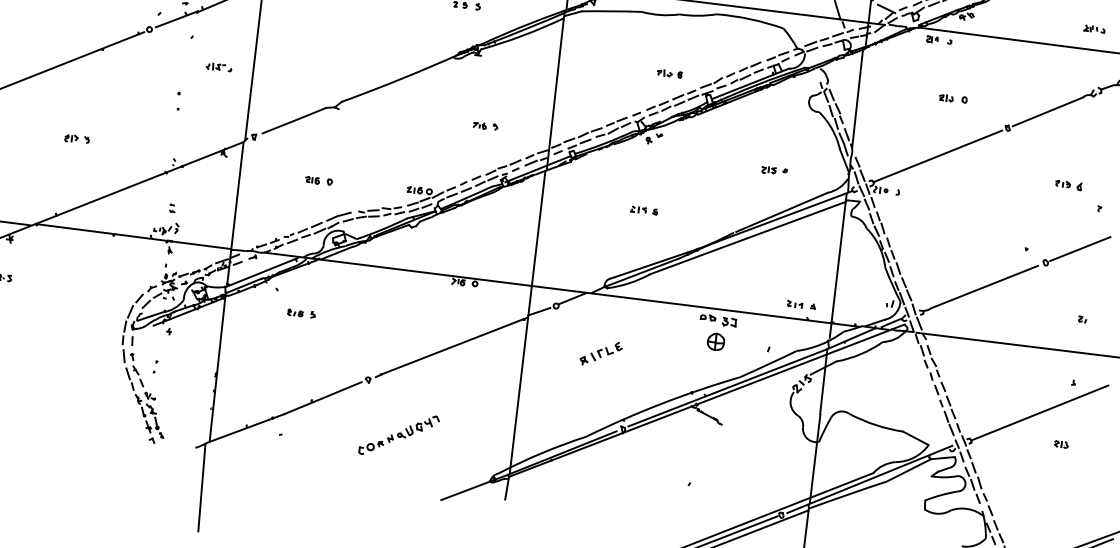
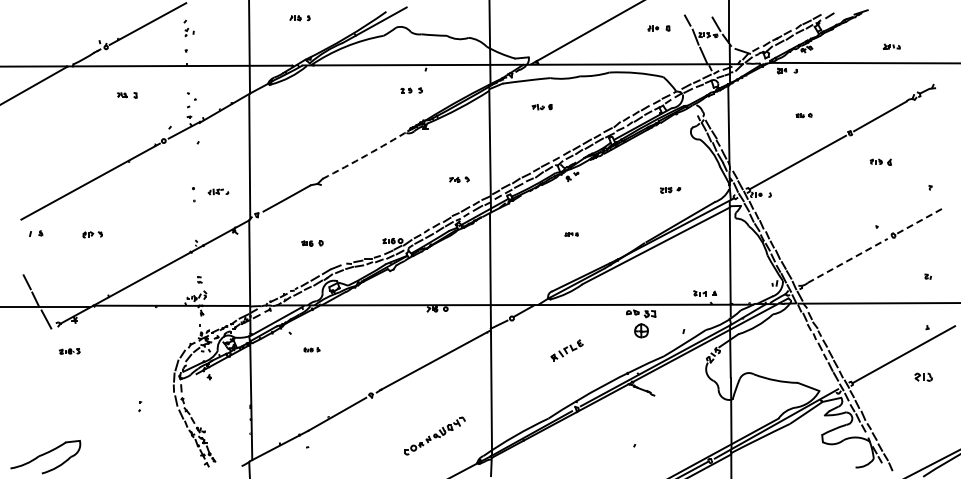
part: (1094, 28) -> (891, 46), moved
part: (219, 66) -> (218, 191), moved
part: (668, 74) -> (541, 107), moved
arc: (400, 79) -> (366, 155), solid -> dashed
part: (952, 98) -> (803, 115), size x0.7
part: (485, 125) -> (459, 179), moved
part: (76, 138) -> (92, 234), moved
part: (1068, 184) -> (880, 161), moved
part: (643, 210) -> (571, 234), size x0.6
line: (1080, 249) -> (919, 221), solid -> dashed
line: (984, 286) -> (847, 260), solid -> dashed
part: (301, 313) -> (311, 349), size x0.7
part: (600, 353) -> (566, 350), moved
part: (155, 367) -> (140, 406), moved
part: (398, 434) -> (434, 435), moved
part: (1062, 444) -> (924, 377), size x1.6

